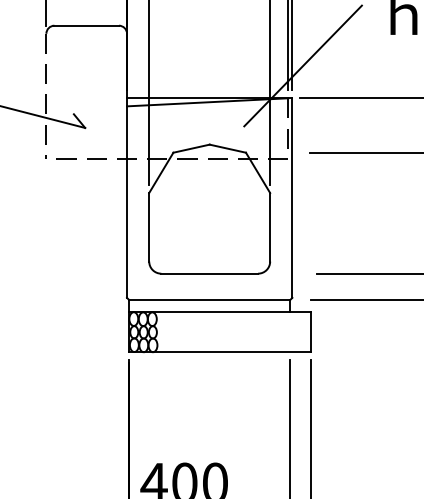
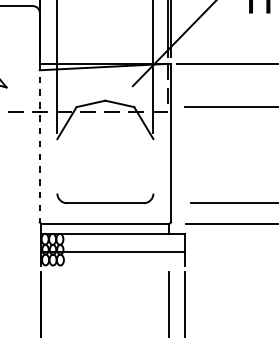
line: (127, 198) -> (40, 143), solid -> dashed
line: (149, 227) -> (57, 166), removed
line: (270, 227) -> (153, 166), removed
line: (219, 352) -> (113, 252), moved

